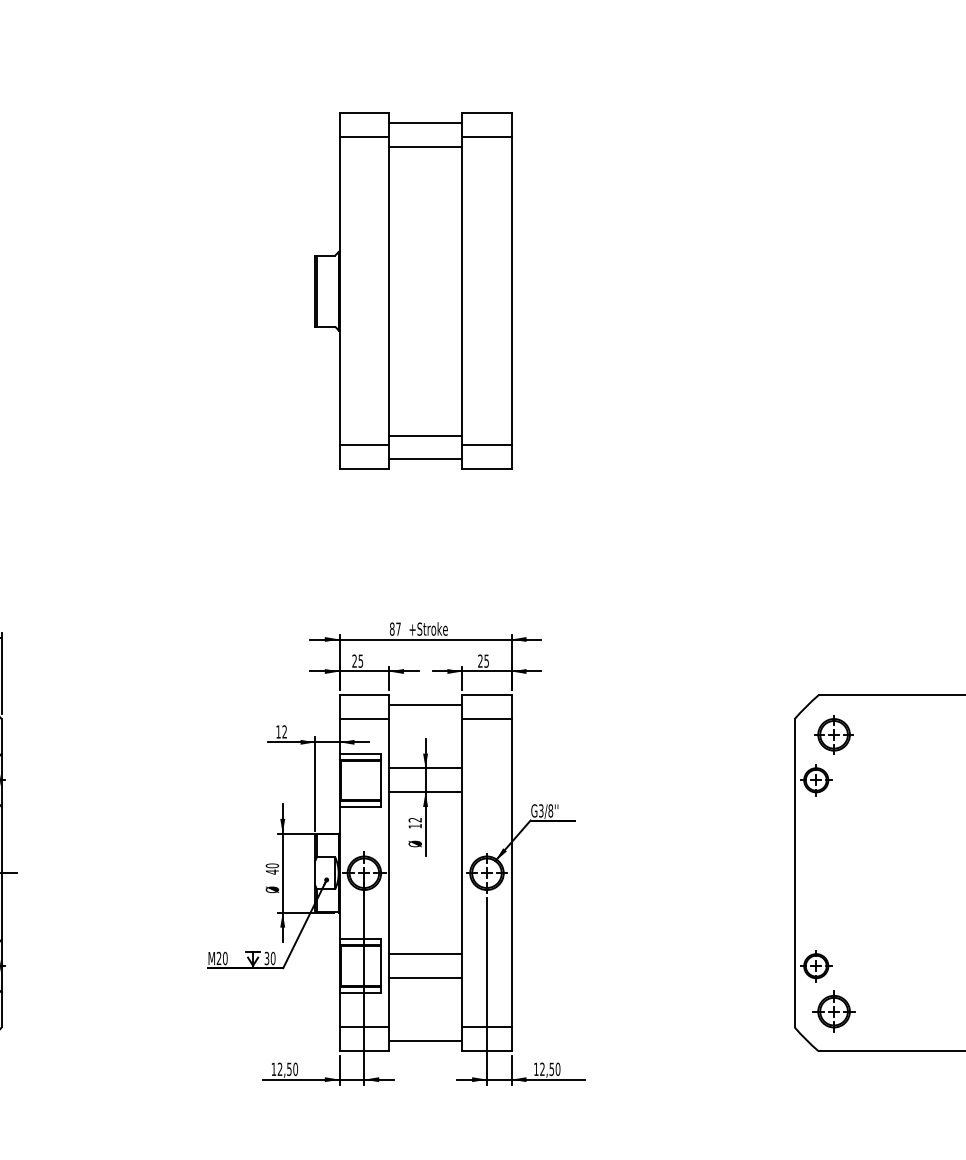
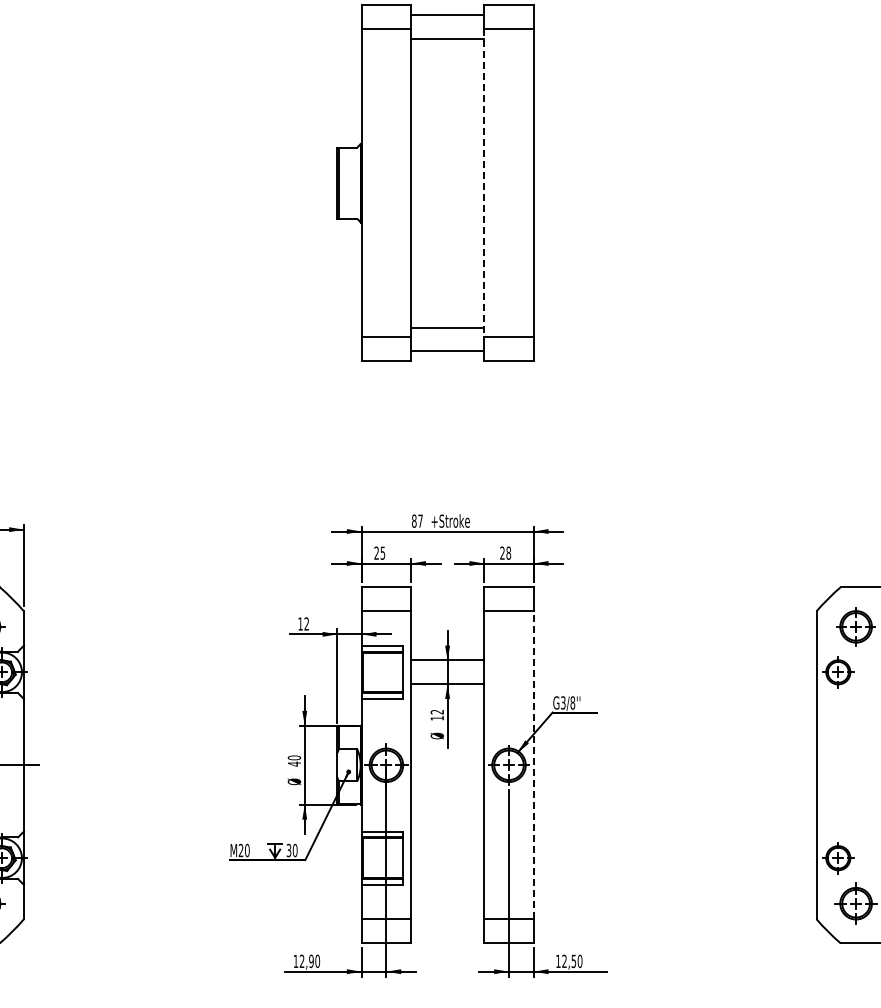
line: (462, 291) -> (484, 183), solid -> dashed
text: (486, 660) -> (508, 552), 25 -> 28
line: (425, 705) -> (447, 597), removed
line: (511, 873) -> (533, 765), solid -> dashed
line: (425, 954) -> (447, 846), removed
line: (425, 978) -> (447, 870), removed
line: (425, 1041) -> (447, 933), removed
text: (289, 1068) -> (311, 960), 12,50 -> 12,90

